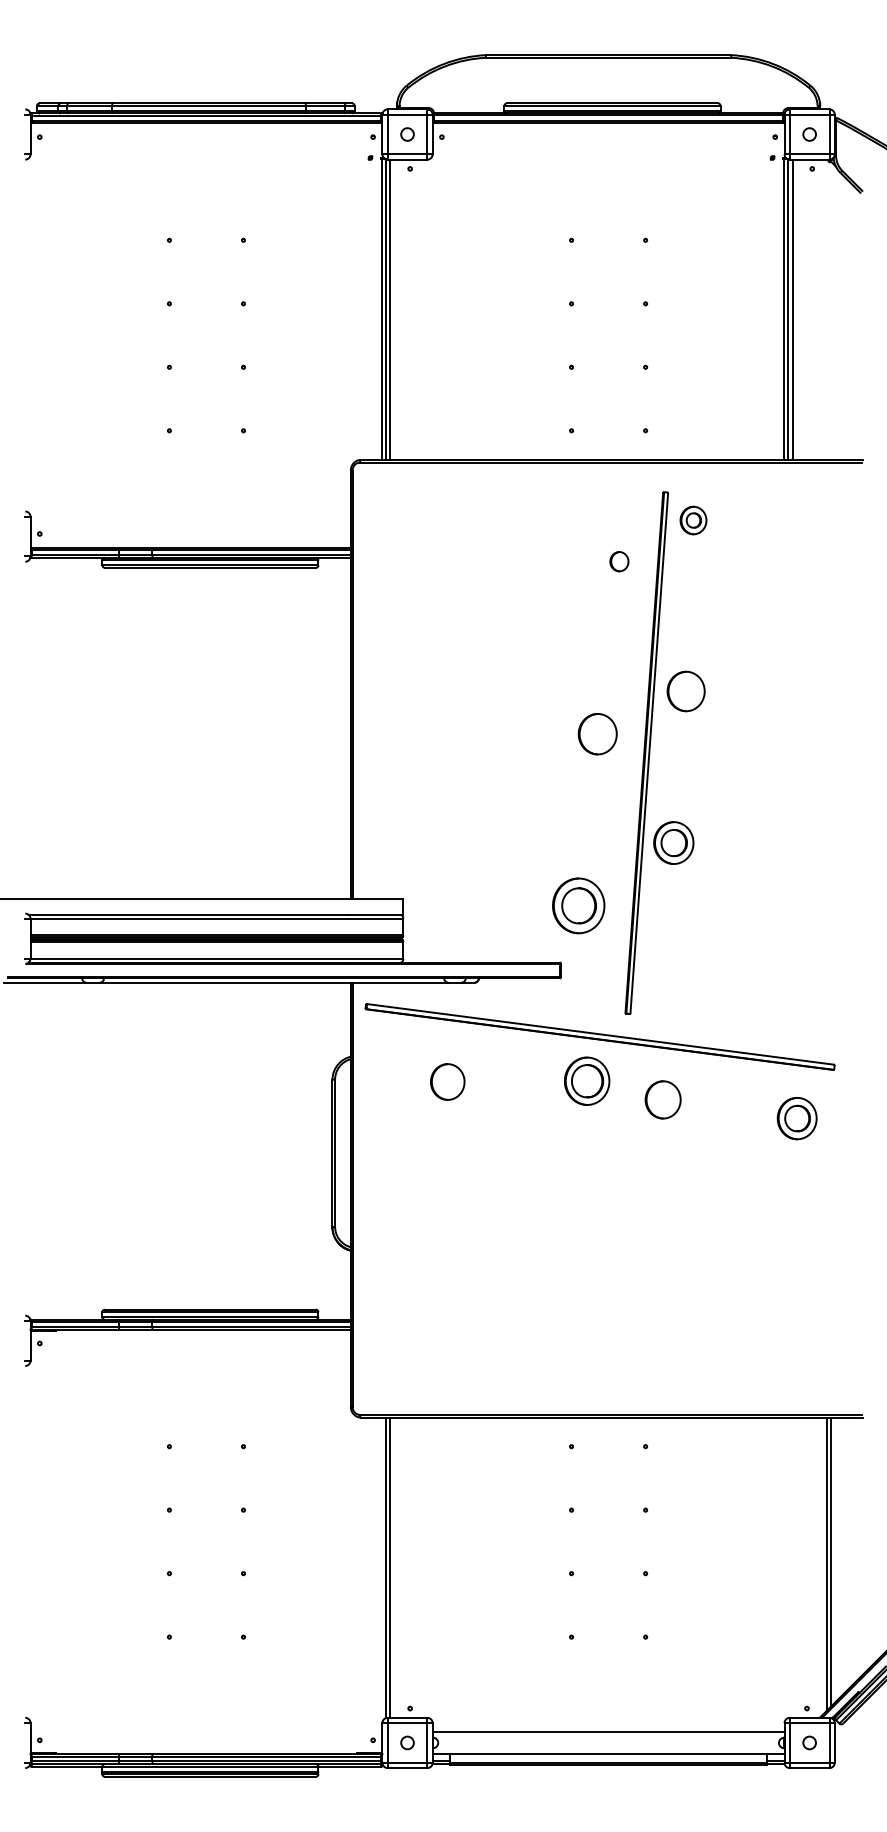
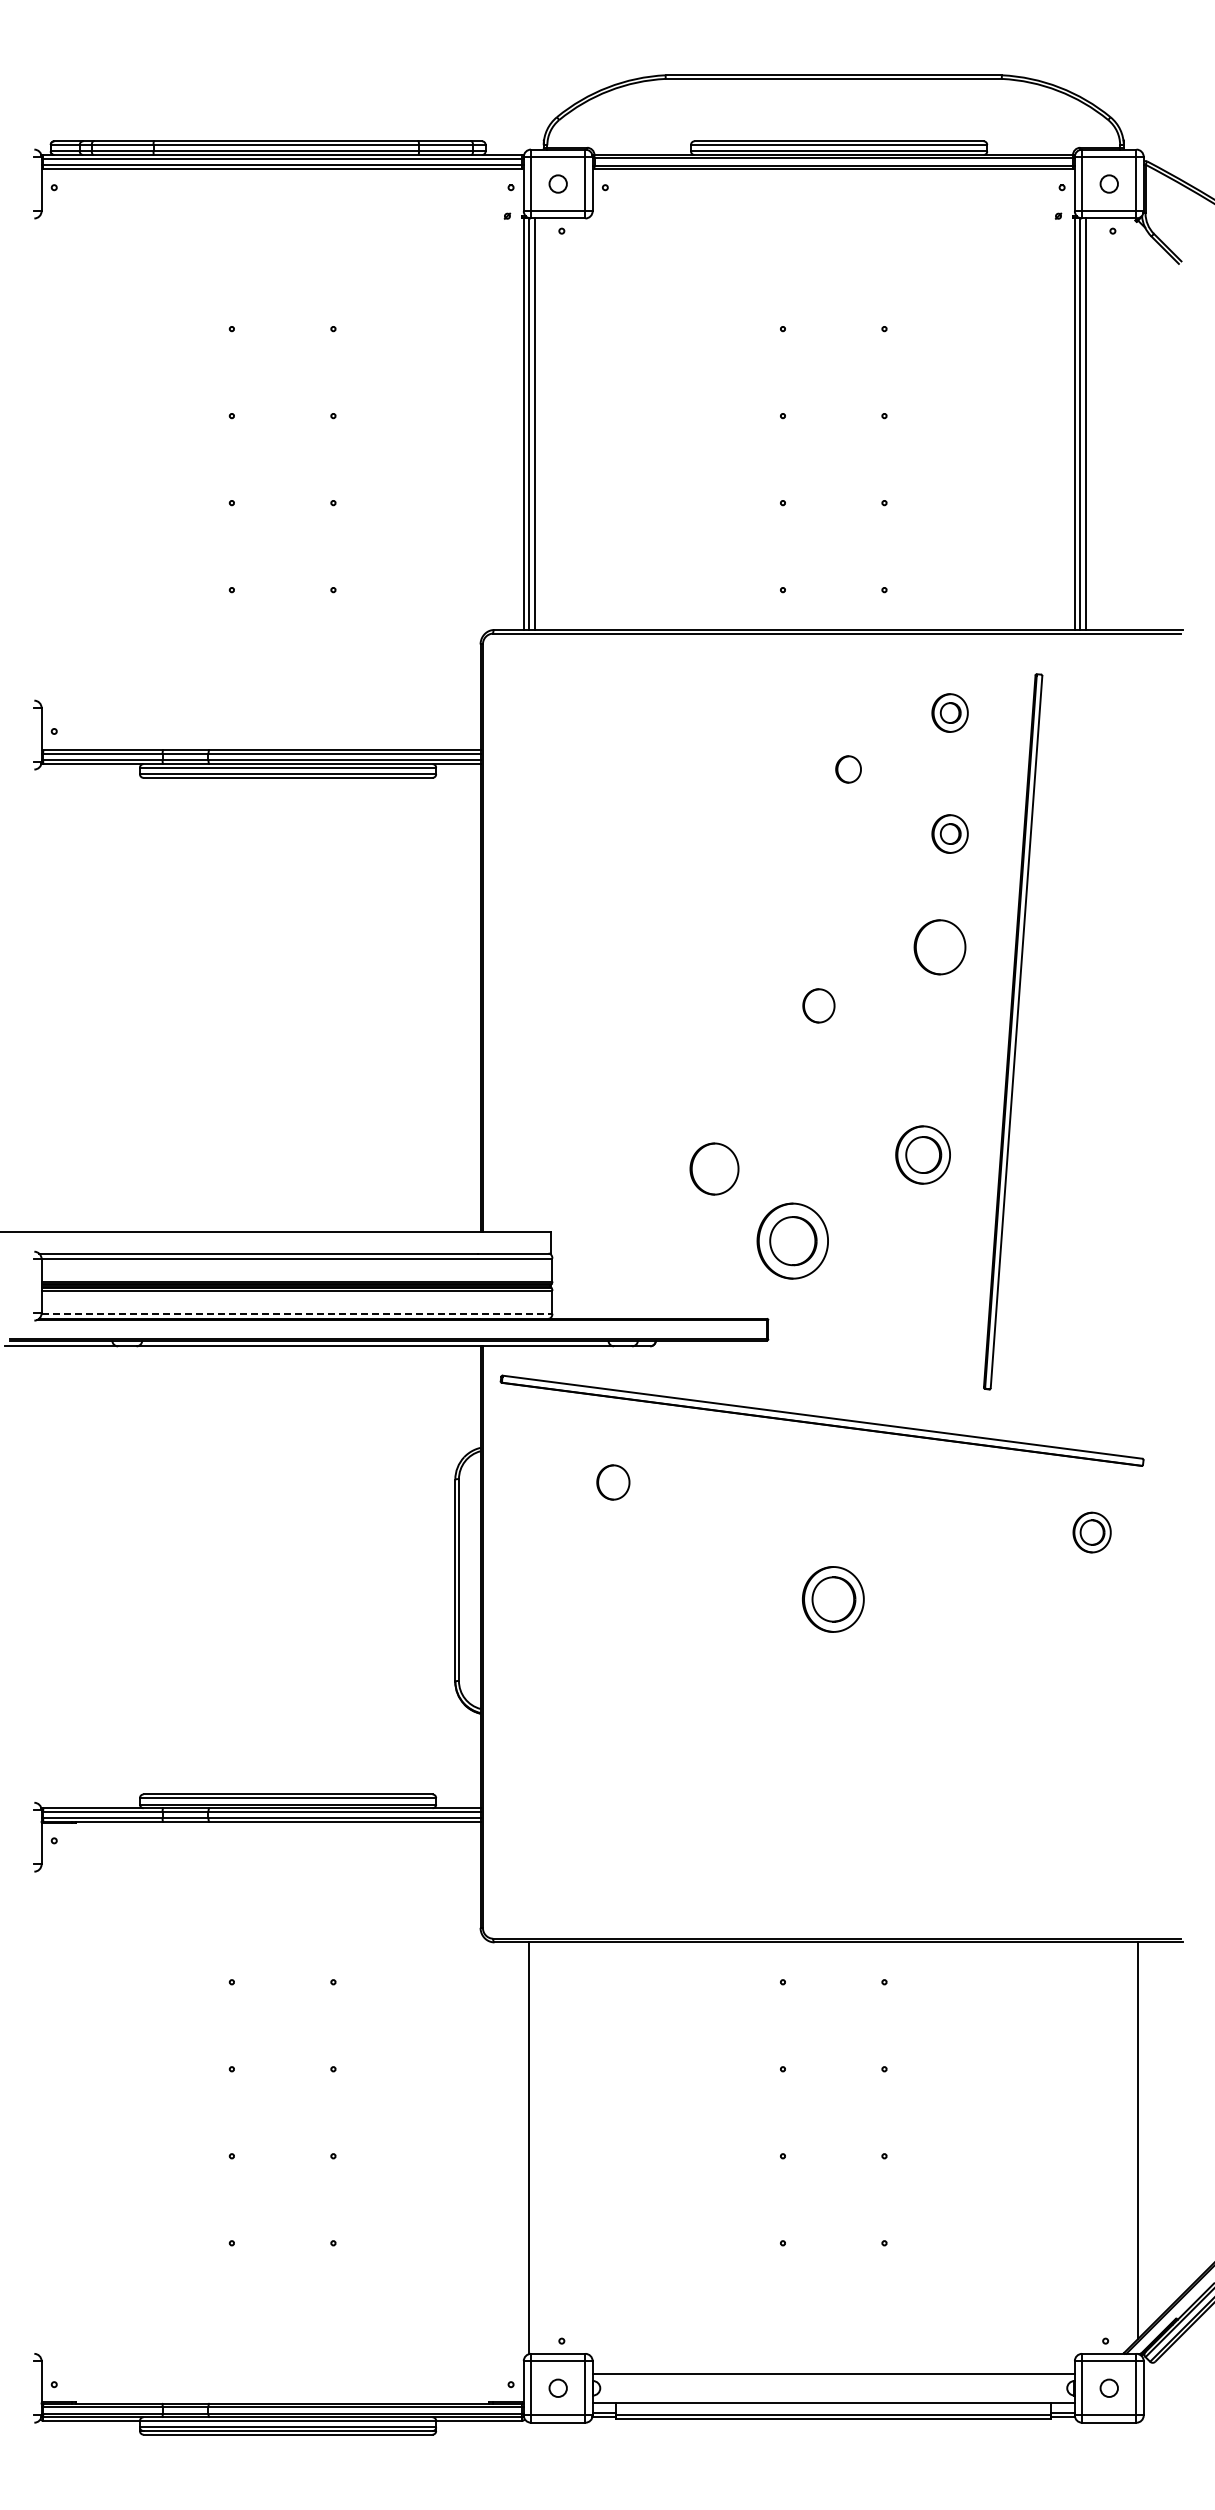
part: (693, 608) -> (949, 833), added
part: (597, 733) -> (818, 1005), size x0.6
part: (647, 752) -> (1013, 1031), moved
line: (217, 958) -> (297, 1313), solid -> dashed
part: (587, 1081) -> (833, 1599), moved
part: (447, 1082) -> (613, 1482), size x0.7
part: (663, 1099) -> (714, 1168), moved
part: (796, 1118) -> (1091, 1532), size x0.7
line: (826, 1564) -> (1132, 2143), removed
line: (390, 1567) -> (534, 2147), removed

